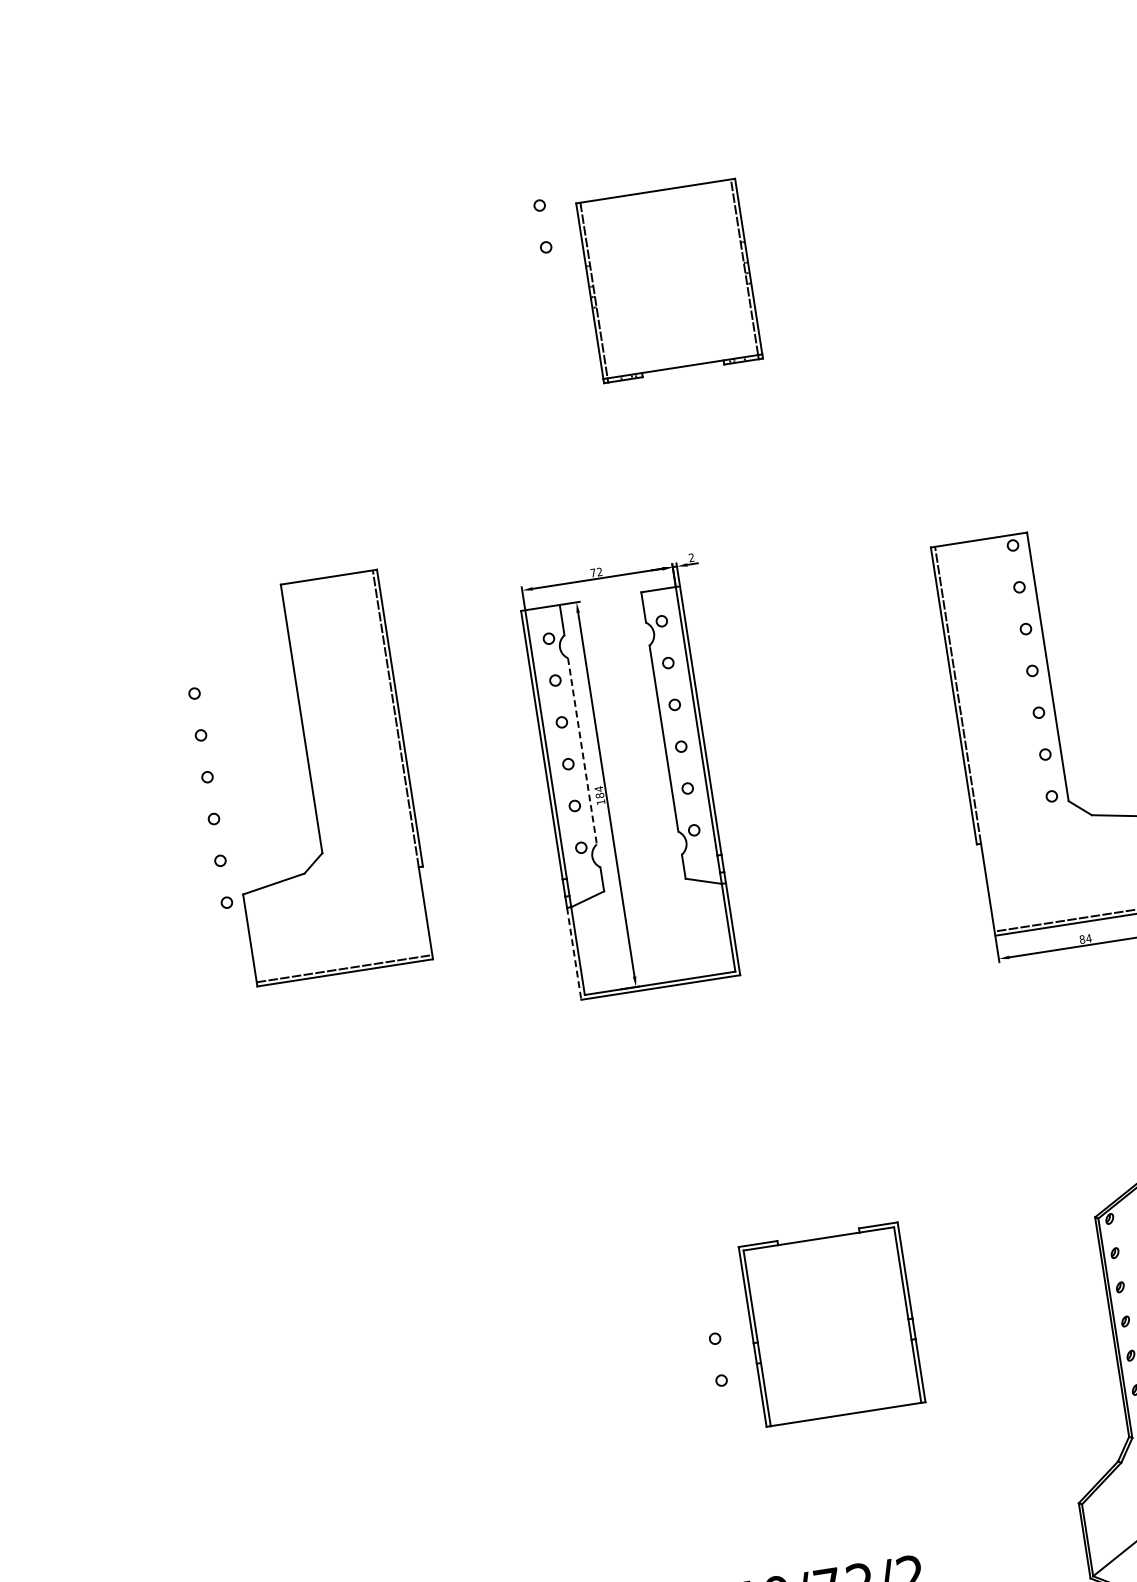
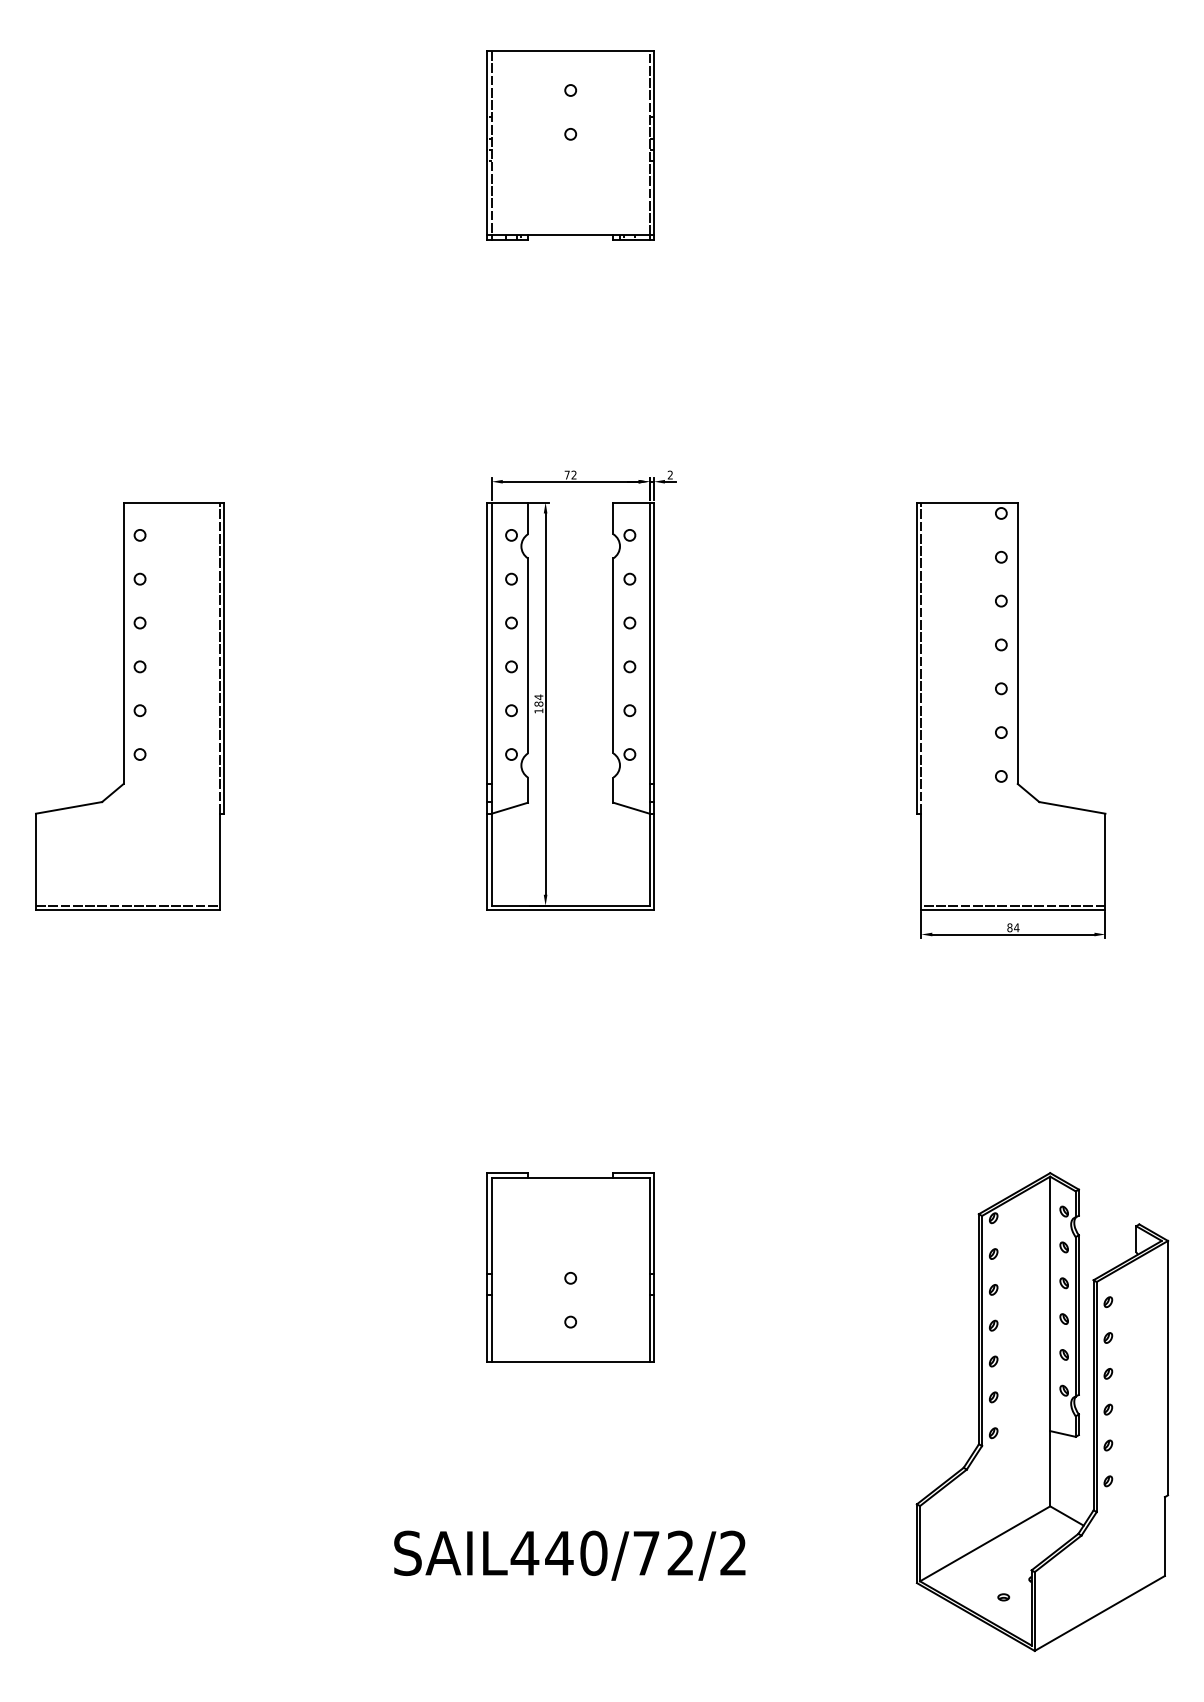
part: (669, 281) -> (570, 145), moved
line: (581, 750) -> (527, 655), dashed -> solid
part: (316, 778) -> (129, 706), moved
line: (574, 954) -> (487, 862), dashed -> solid
part: (831, 1324) -> (570, 1267), moved

